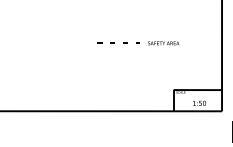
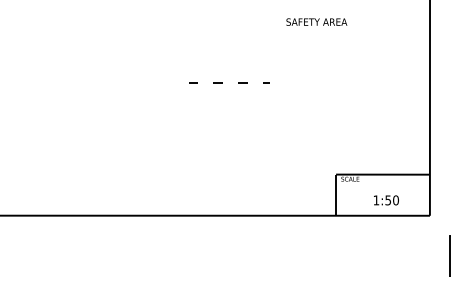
text: (163, 43) -> (316, 22), moved

